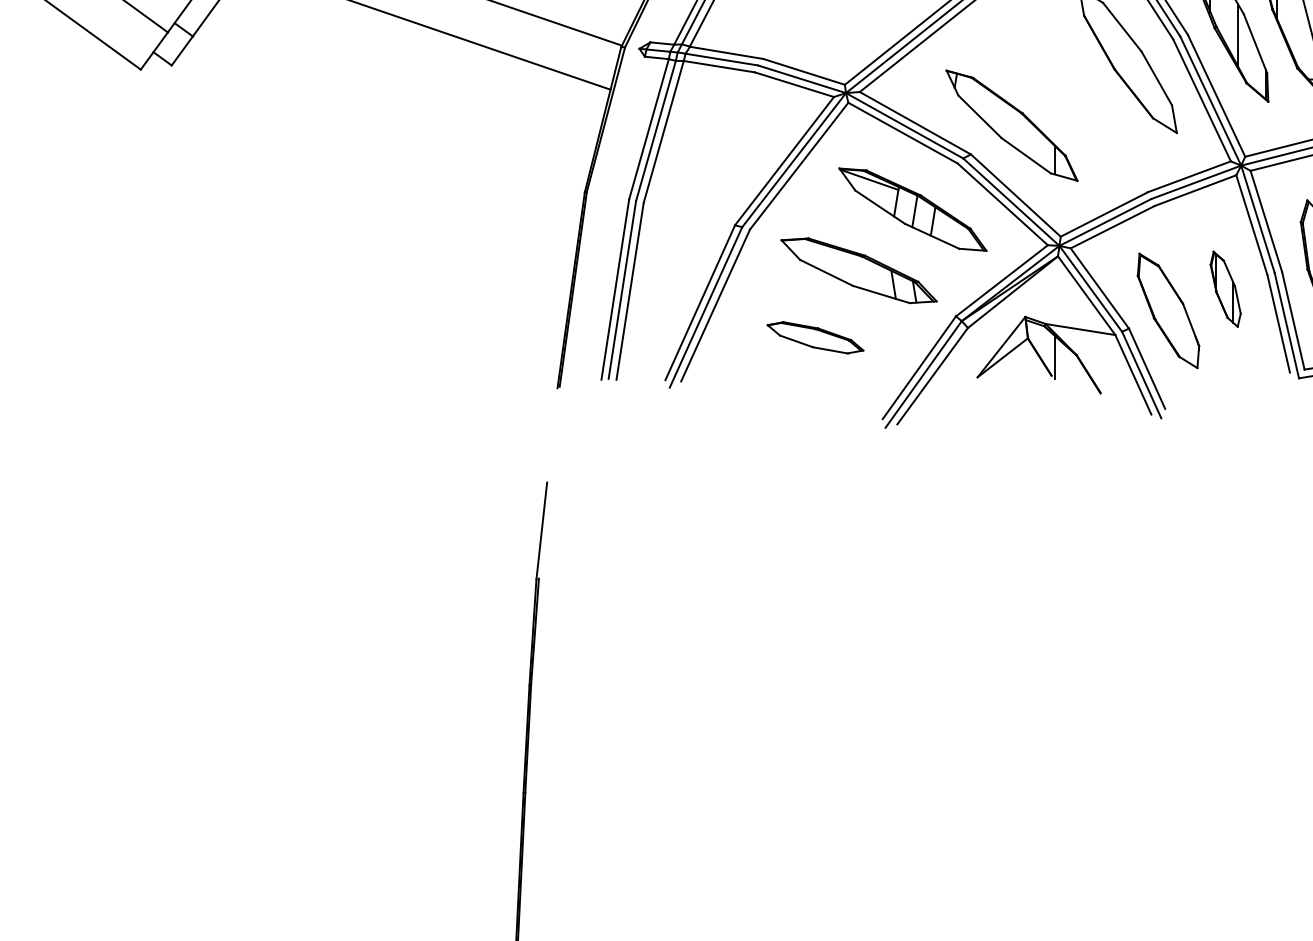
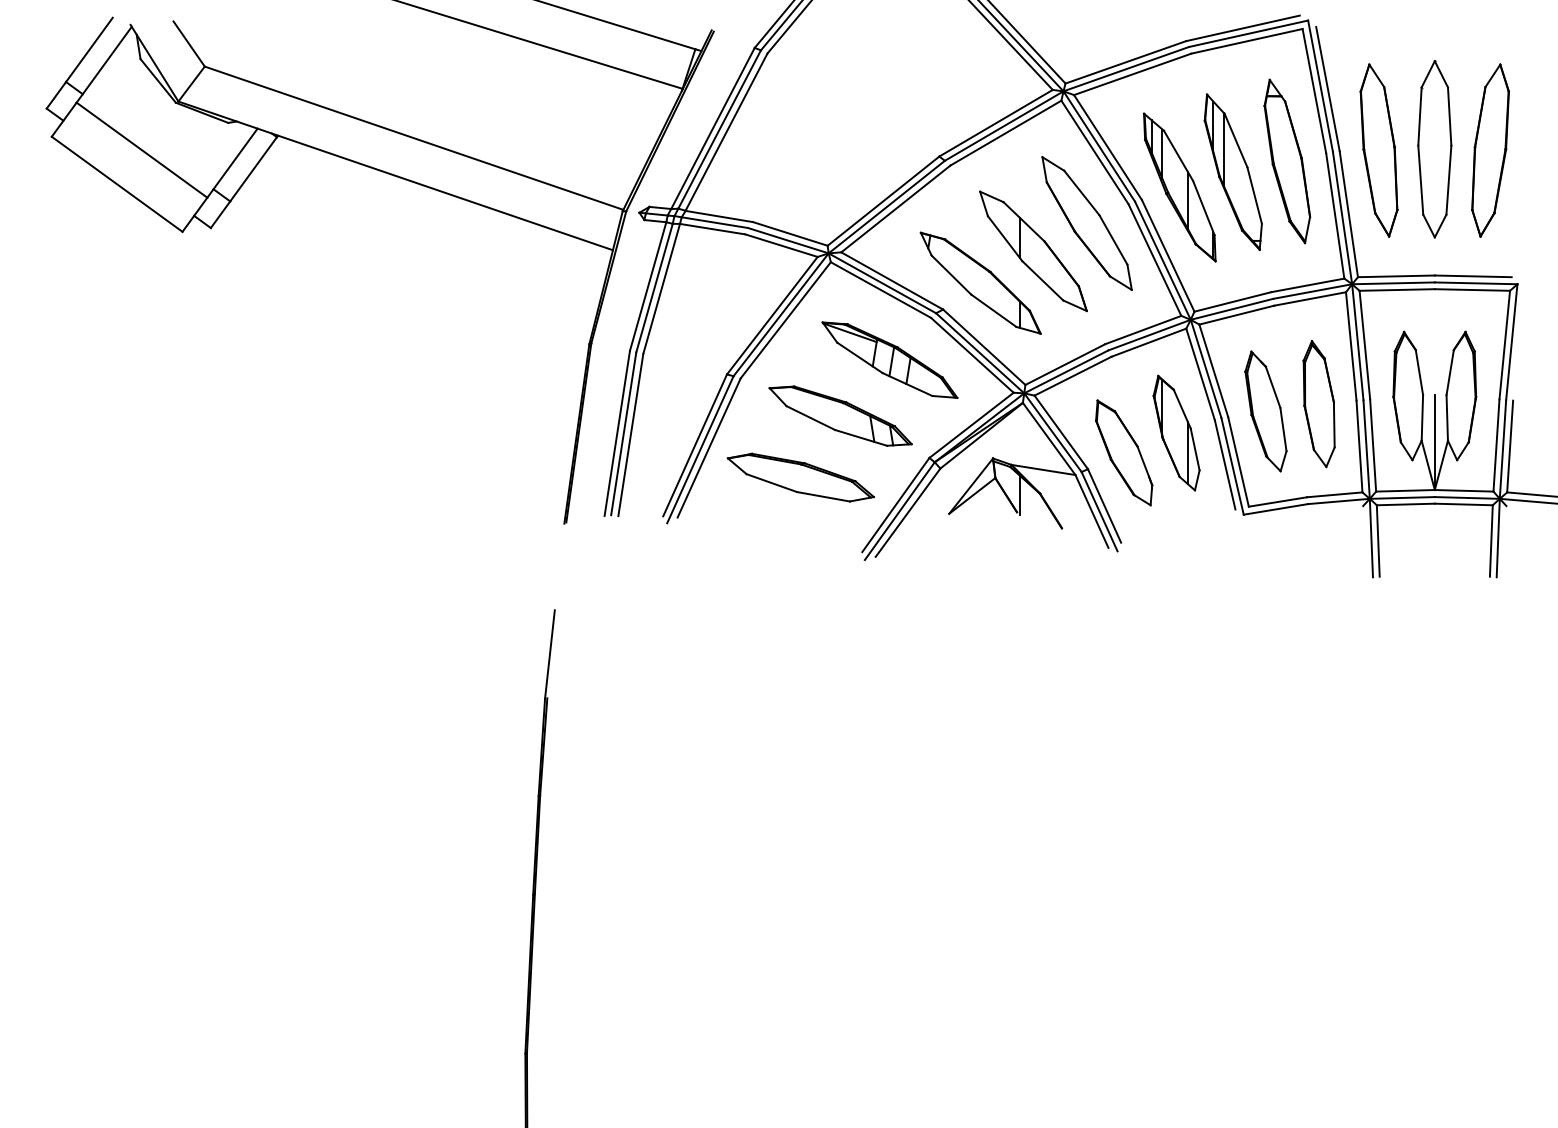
part: (1069, 91) -> (1033, 251), added
part: (1225, 288) -> (1176, 432), size x1.67
part: (815, 337) -> (800, 477), size x1.67

